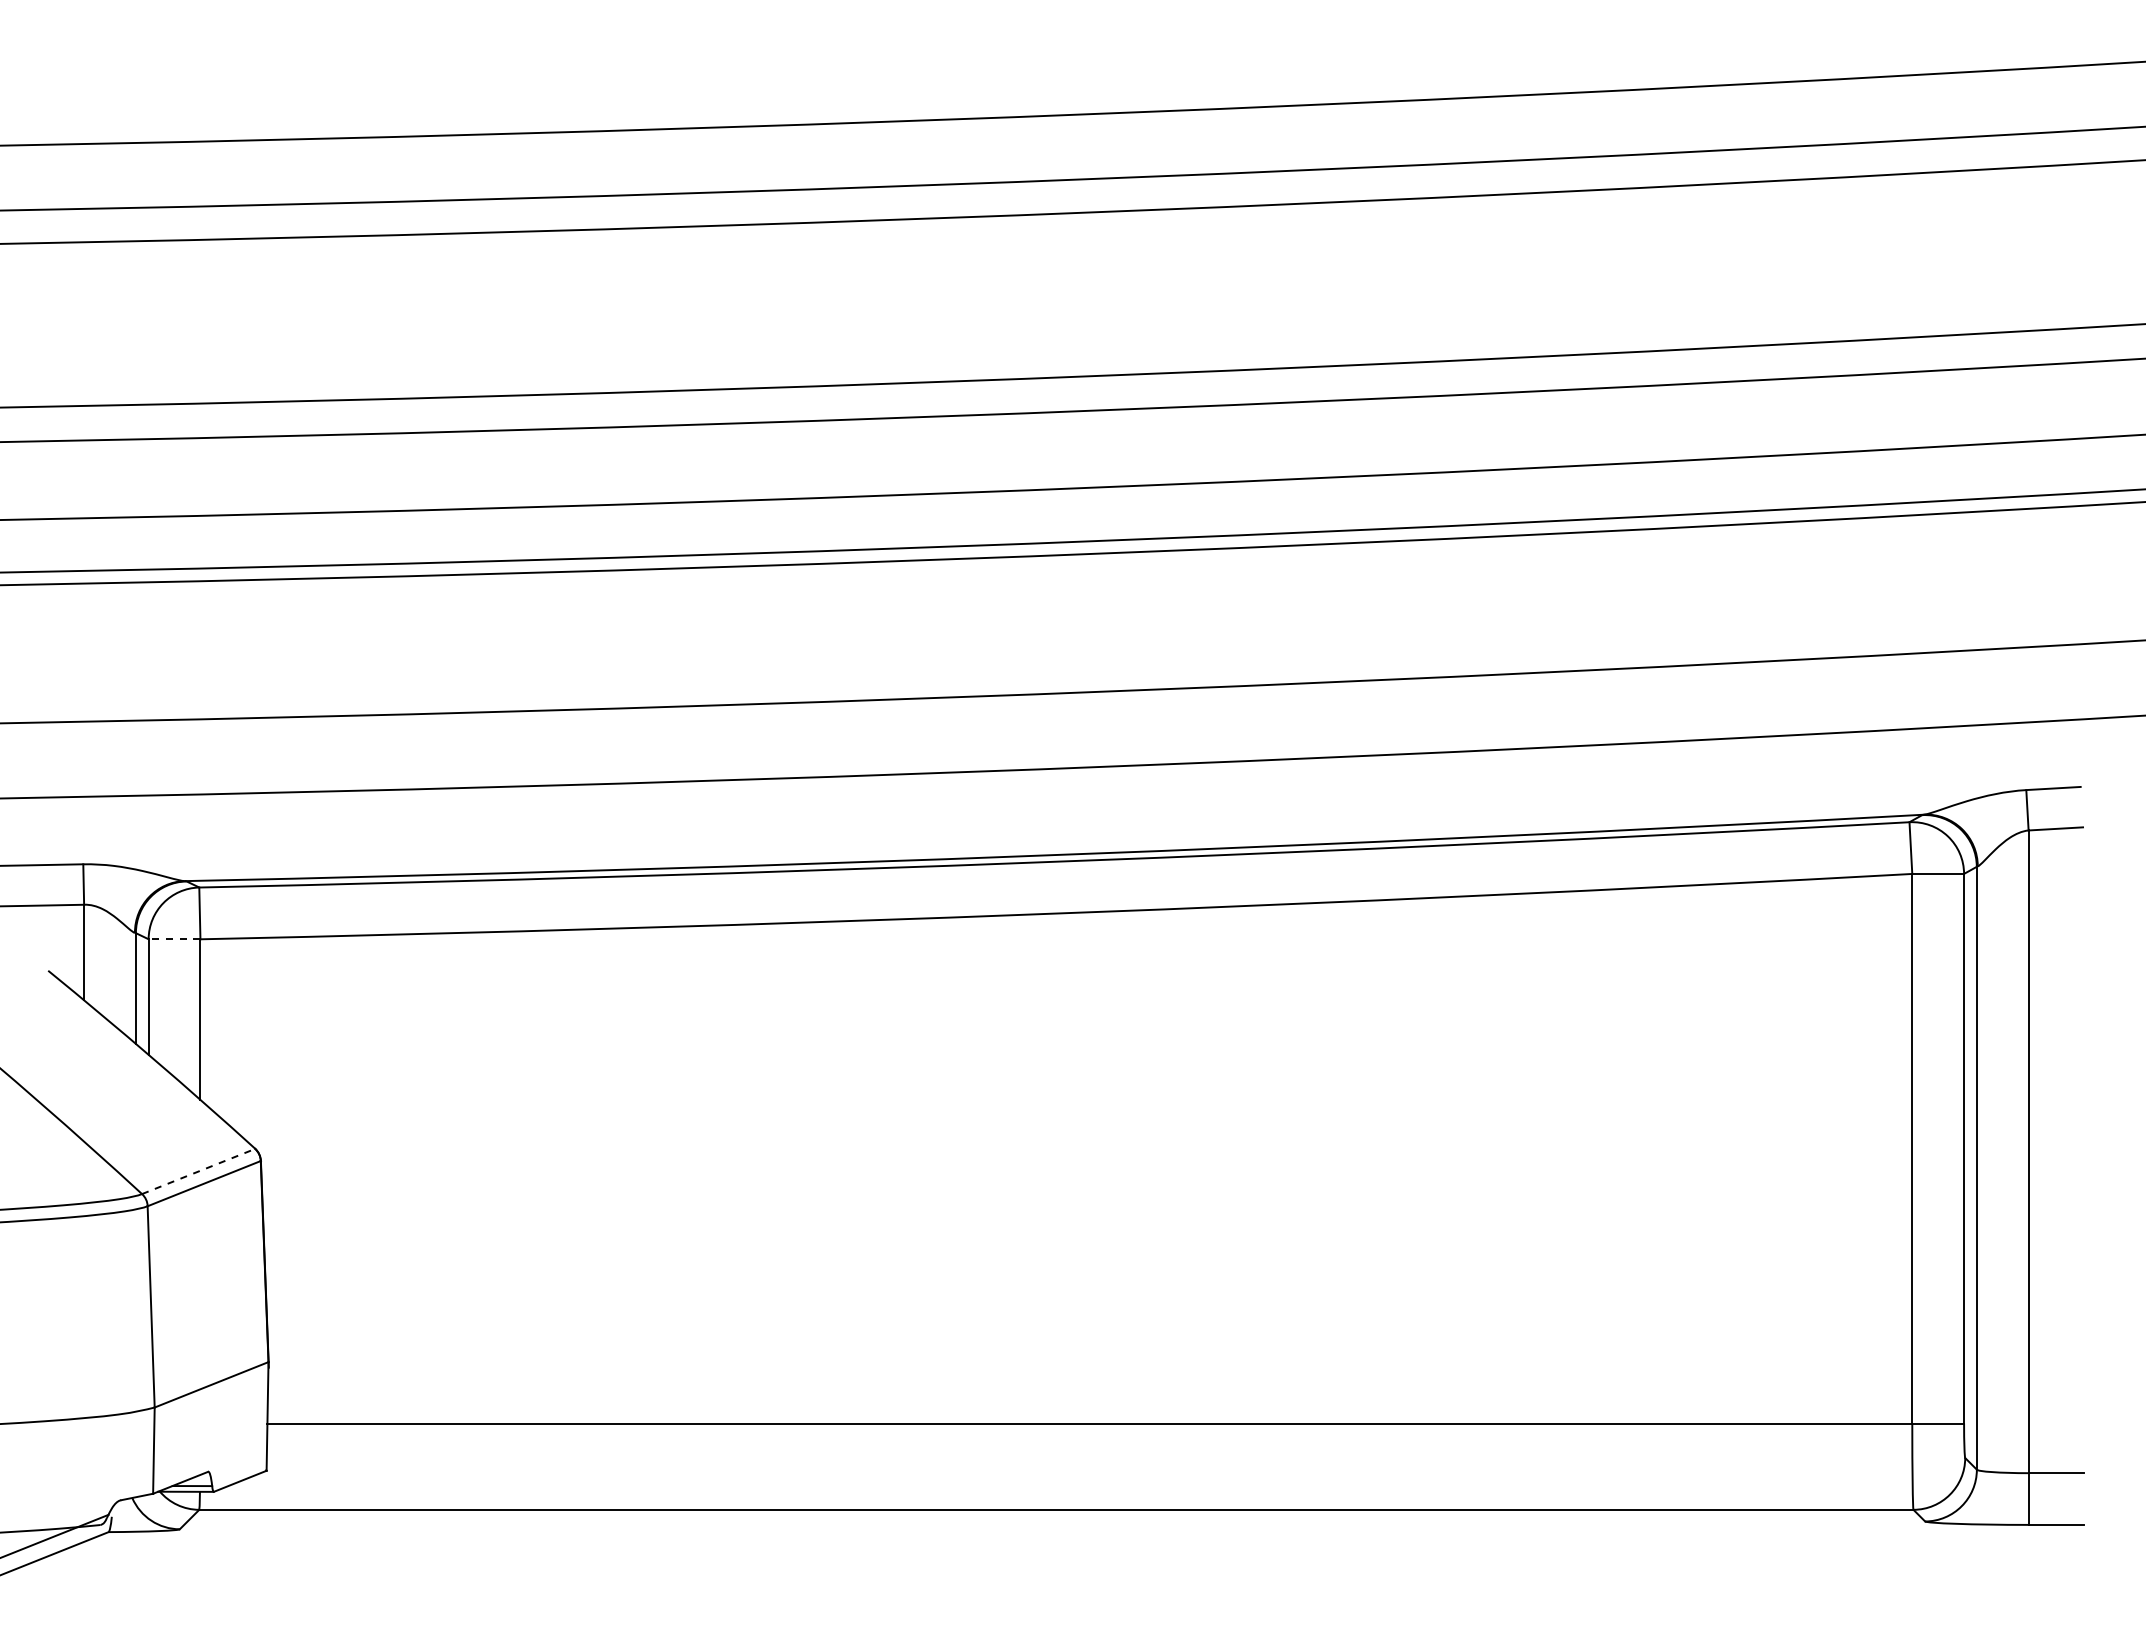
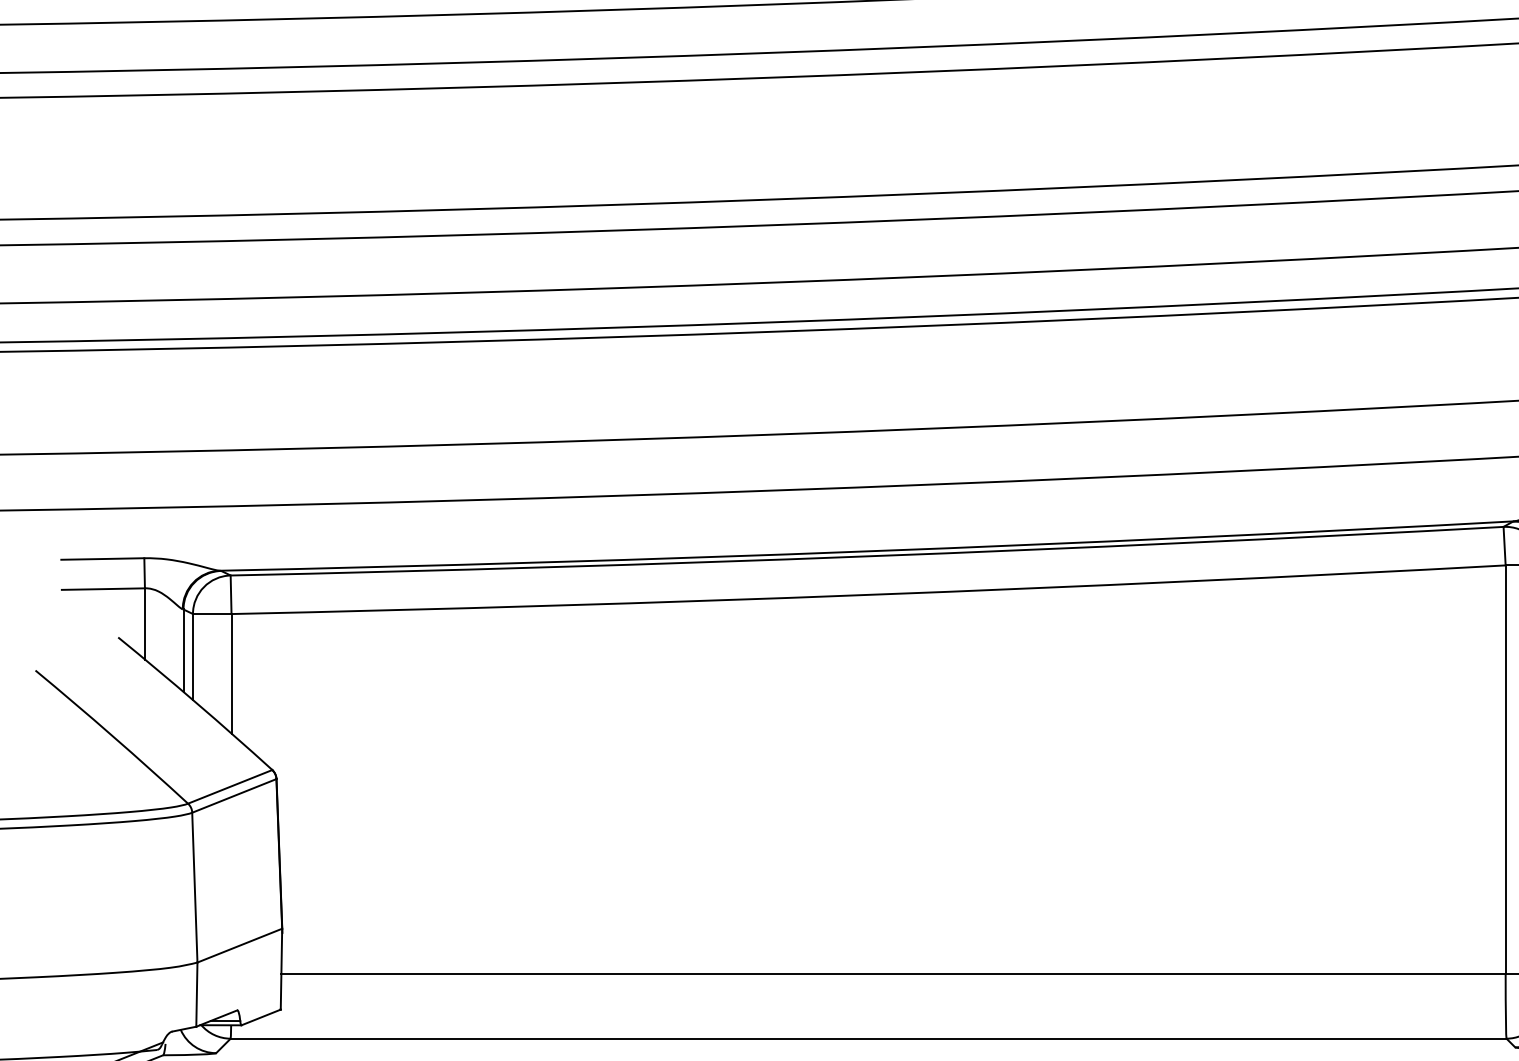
line: (174, 939) -> (212, 614), dashed -> solid
line: (198, 1171) -> (230, 786), dashed -> solid

